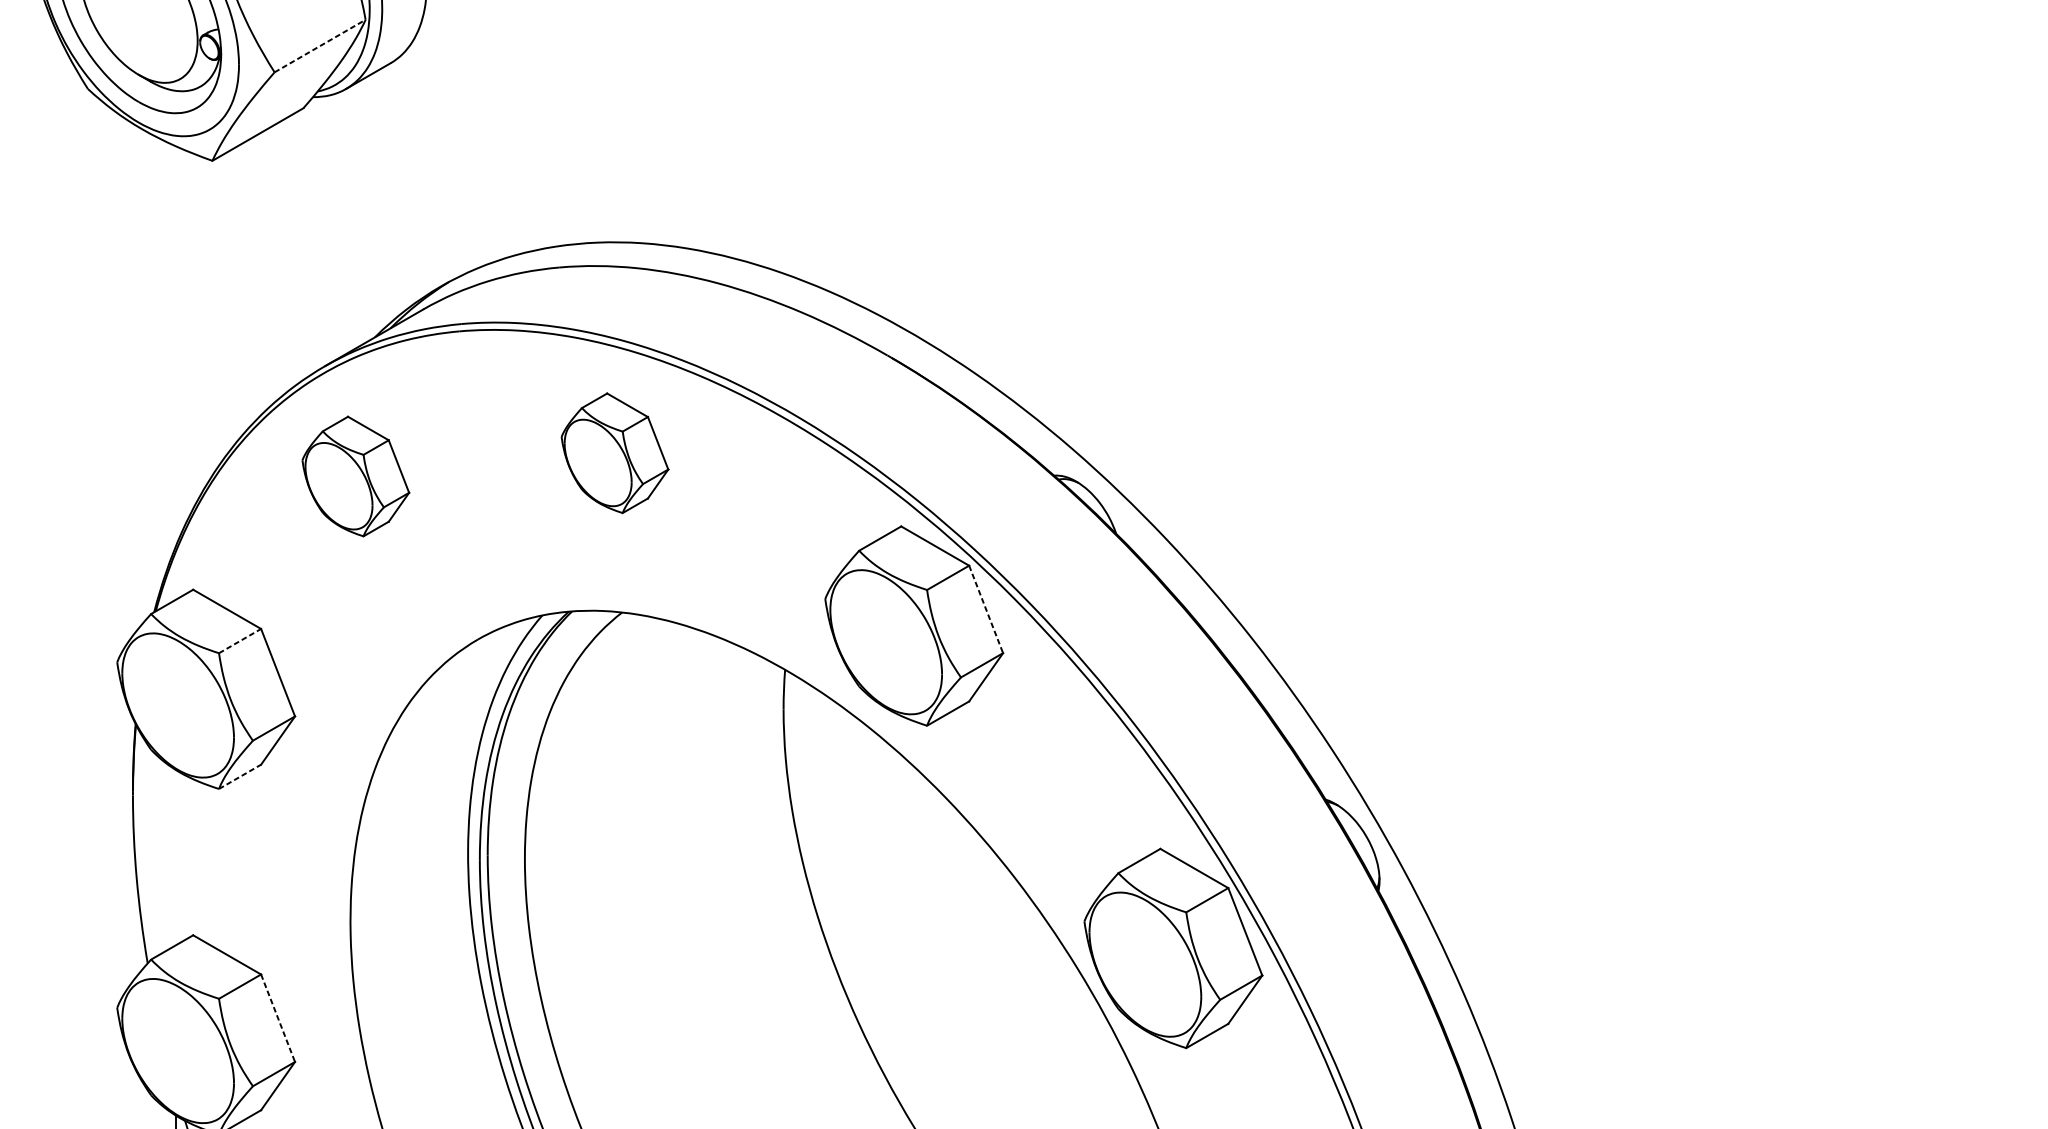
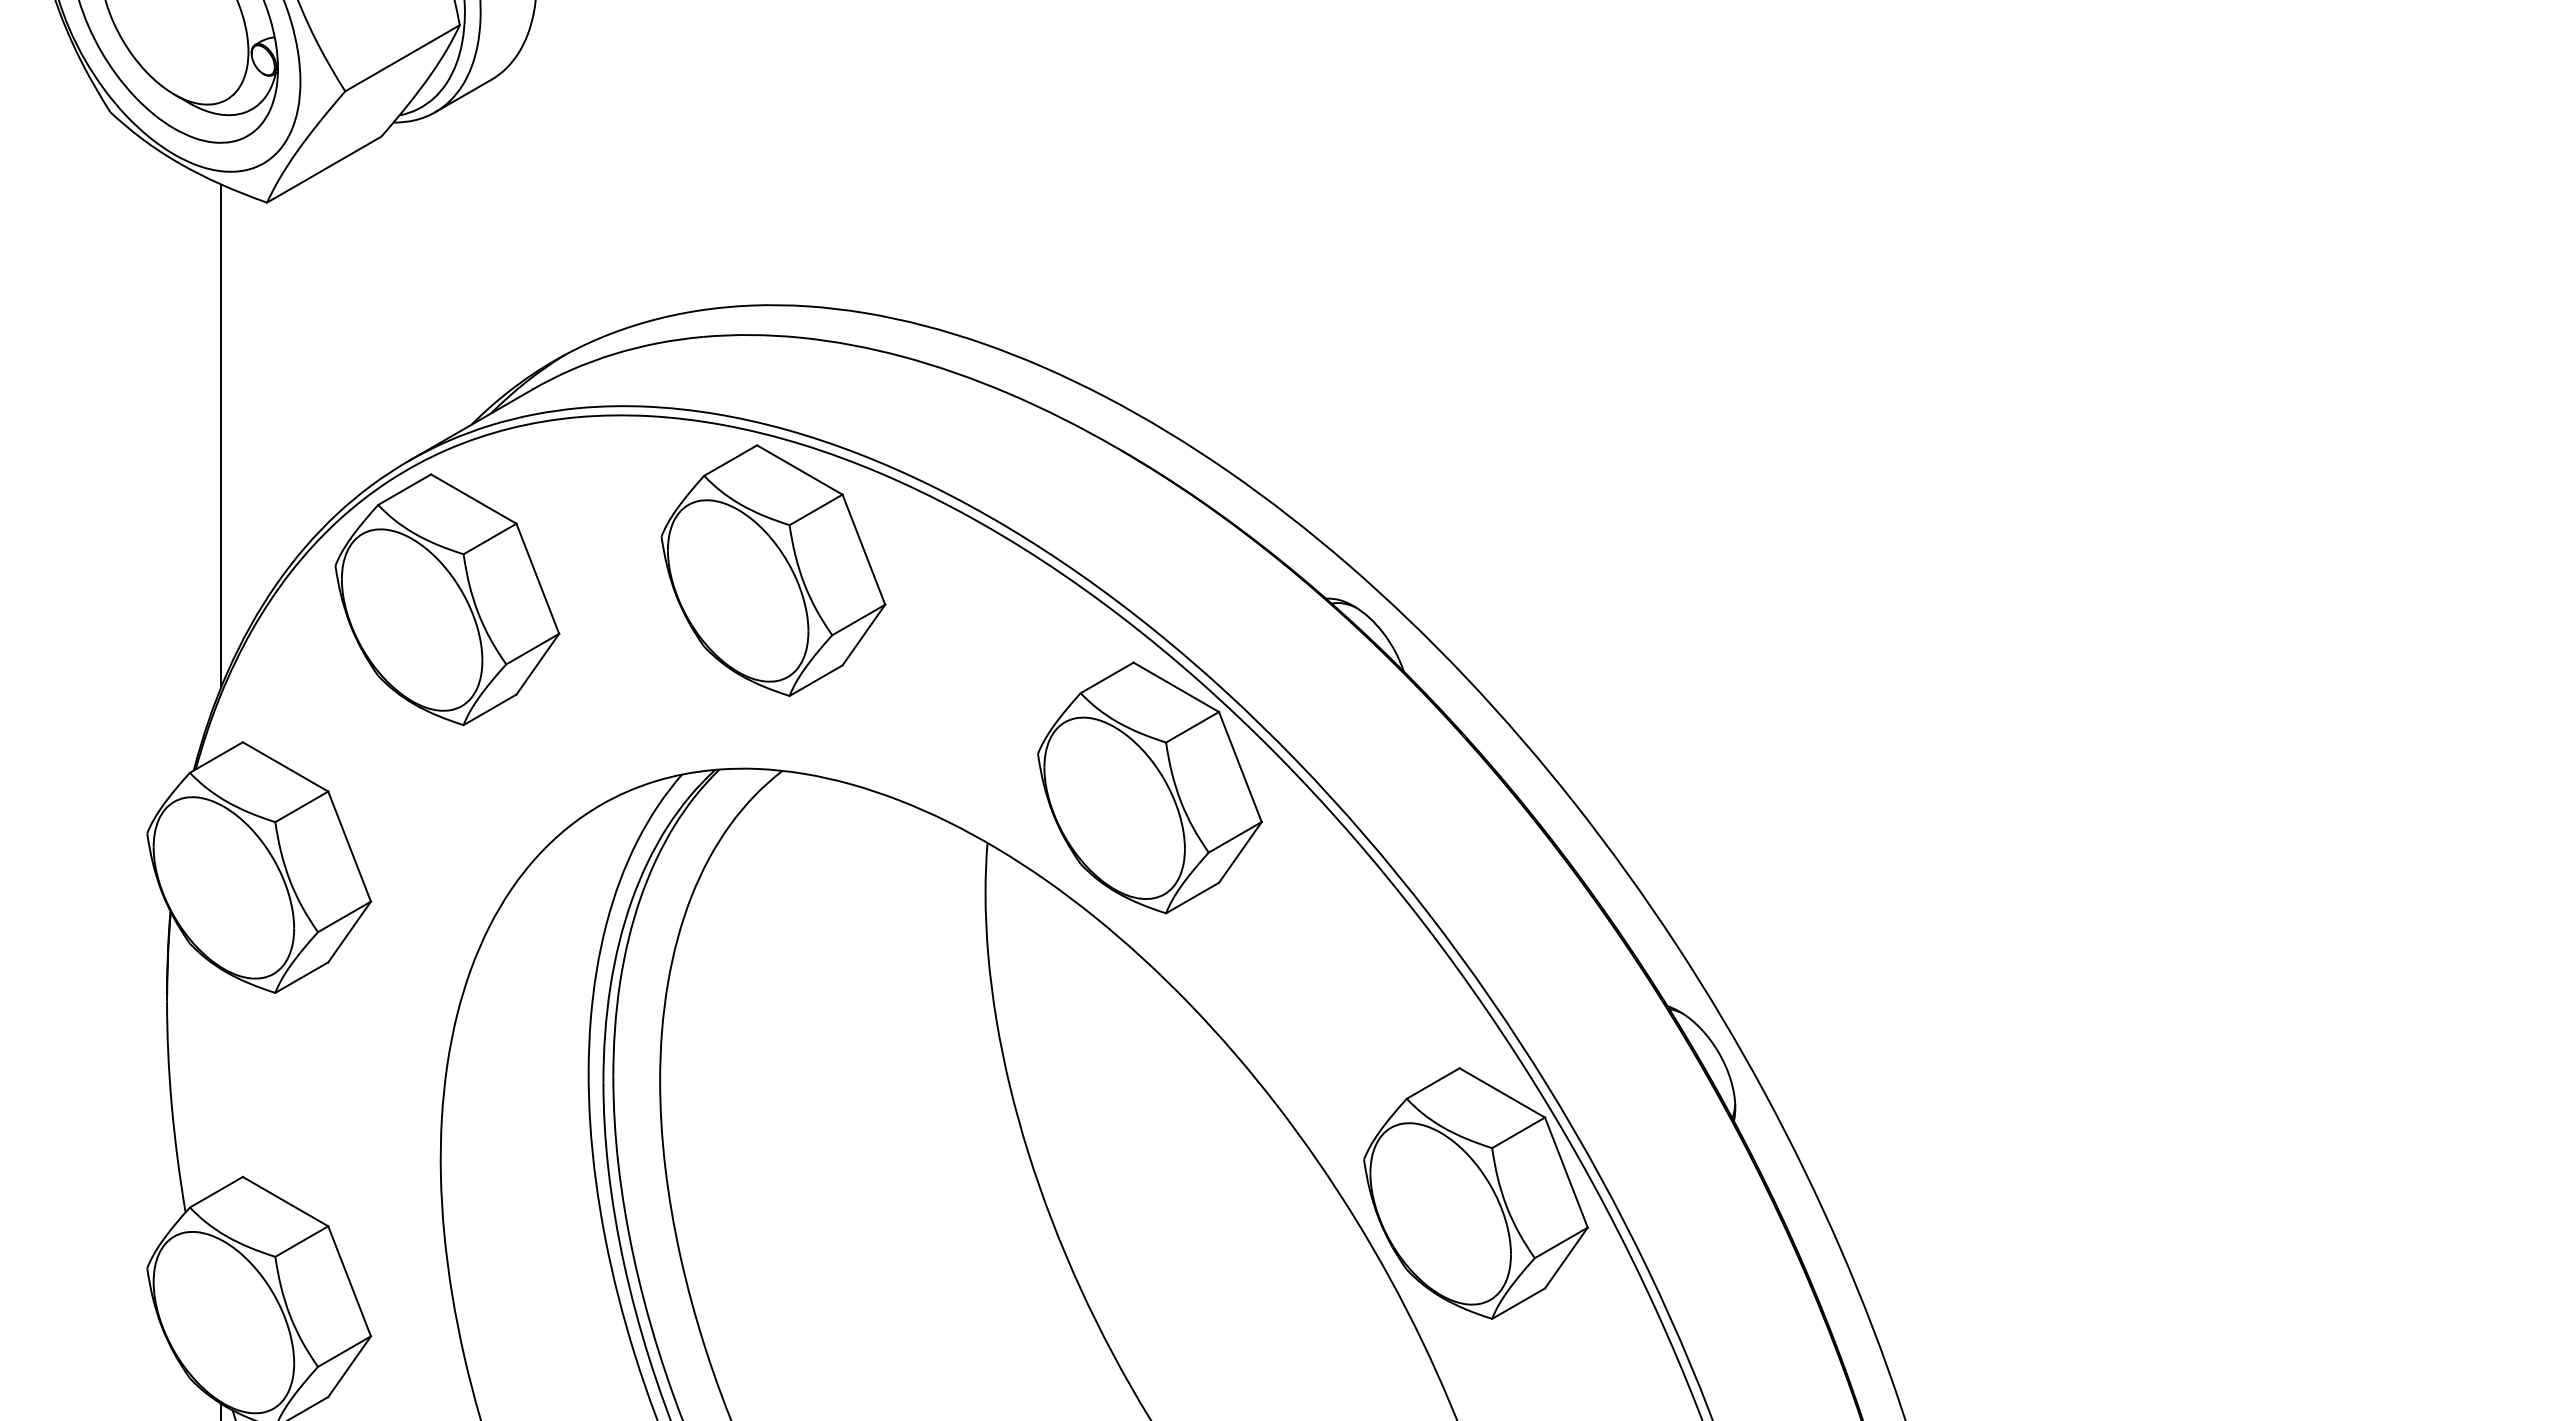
line: (320, 46) -> (402, 58), dashed -> solid
line: (176, 345) -> (221, 435), added
part: (615, 453) -> (773, 570), size x1.67
part: (355, 476) -> (447, 599), size x1.67
line: (986, 609) -> (1240, 767), dashed -> solid
line: (239, 640) -> (301, 806), dashed -> solid
line: (239, 776) -> (301, 977), dashed -> solid
line: (277, 1018) -> (349, 1281), dashed -> solid

